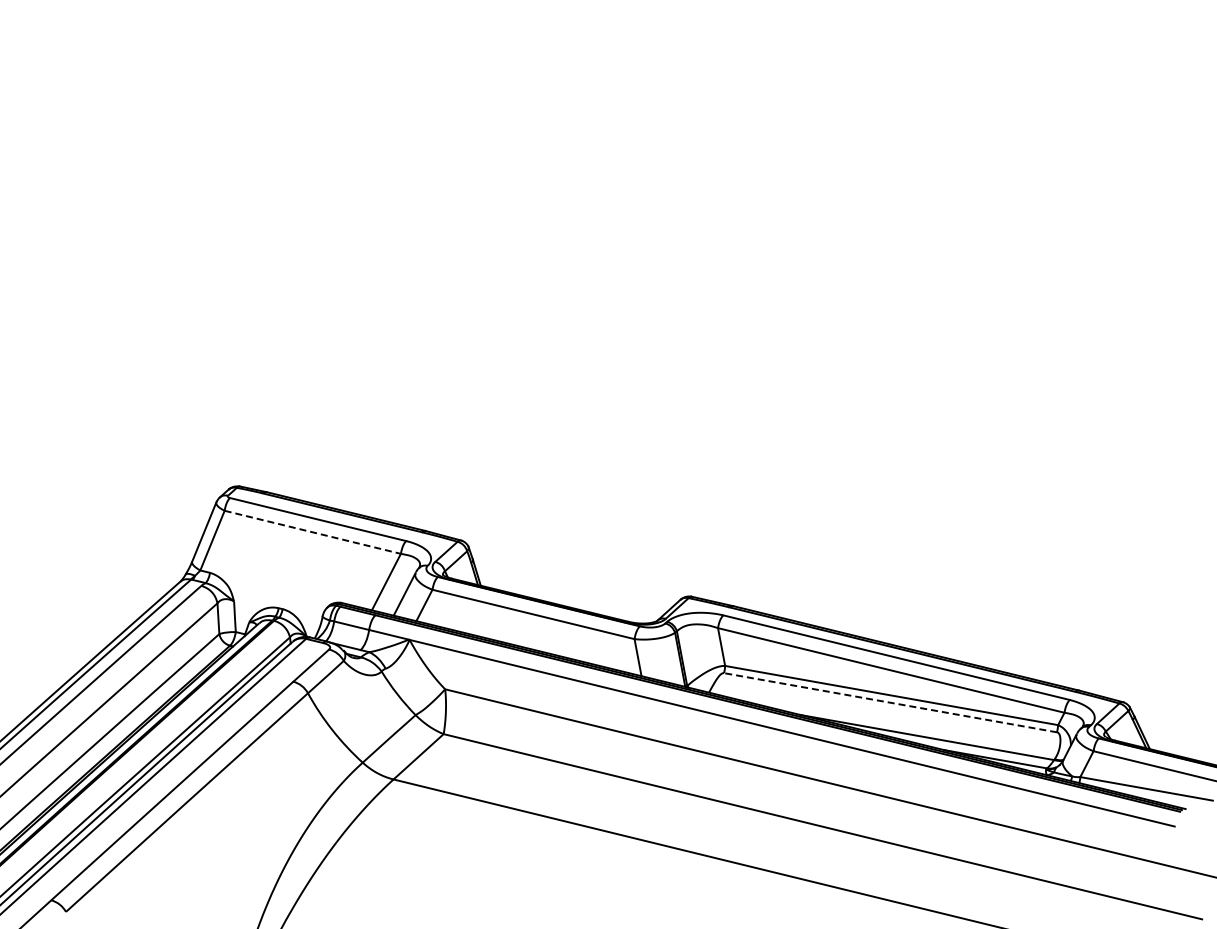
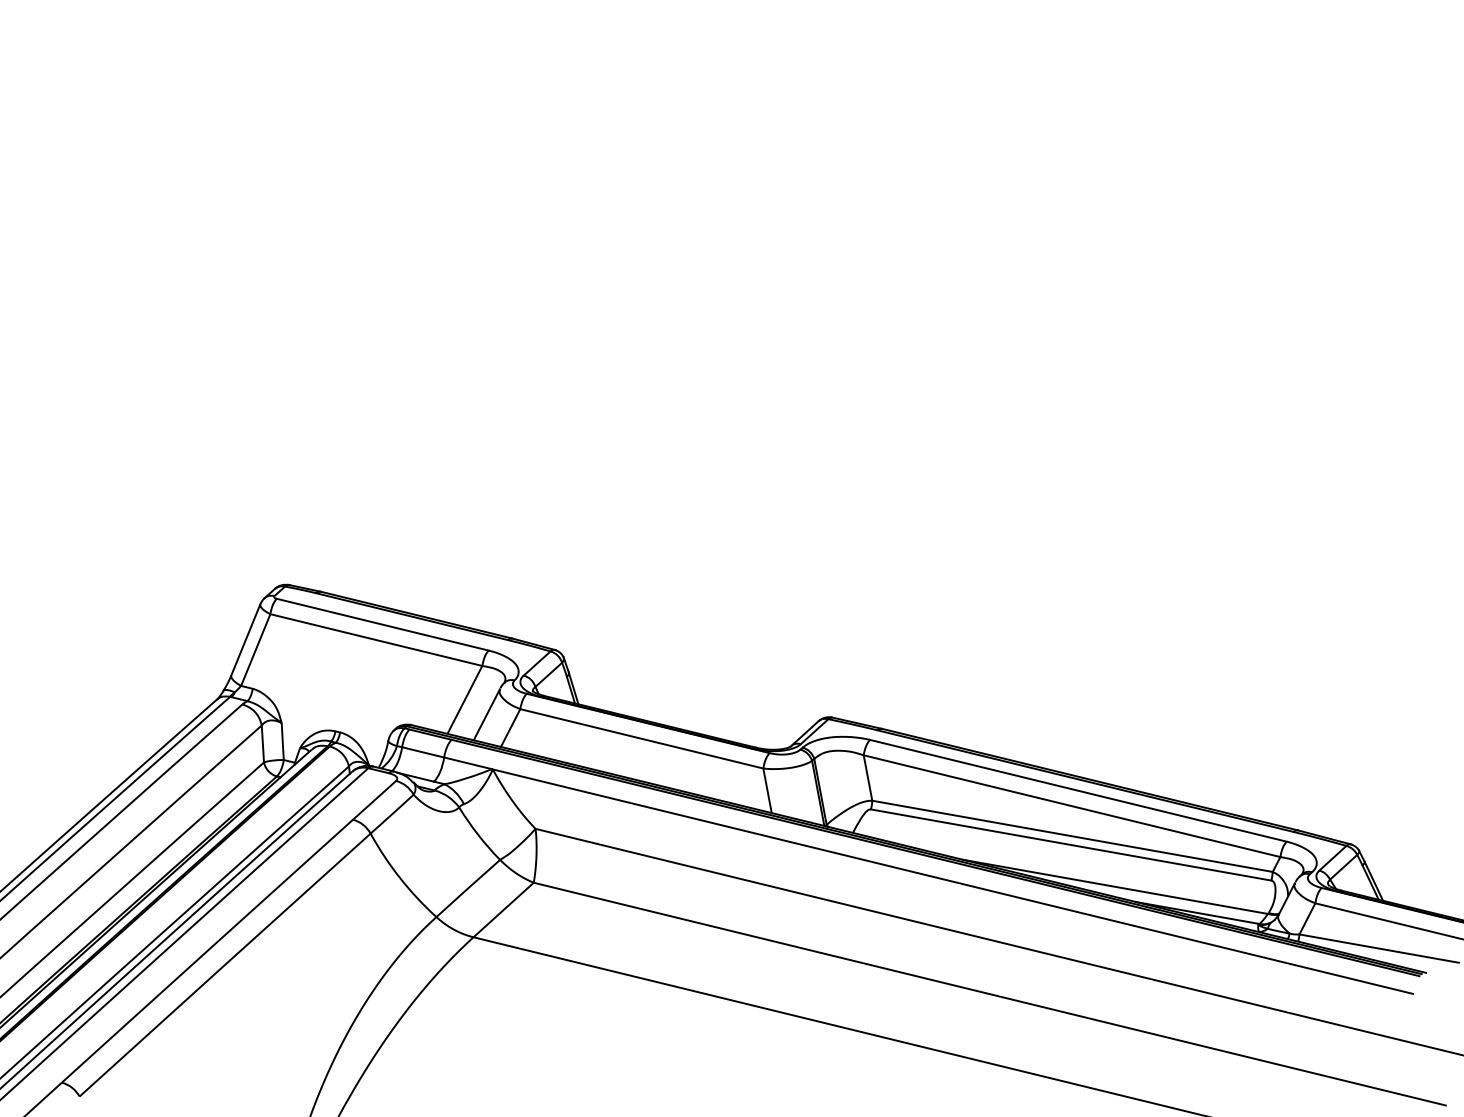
line: (312, 532) -> (376, 640), dashed -> solid
line: (890, 702) -> (1071, 844), dashed -> solid

